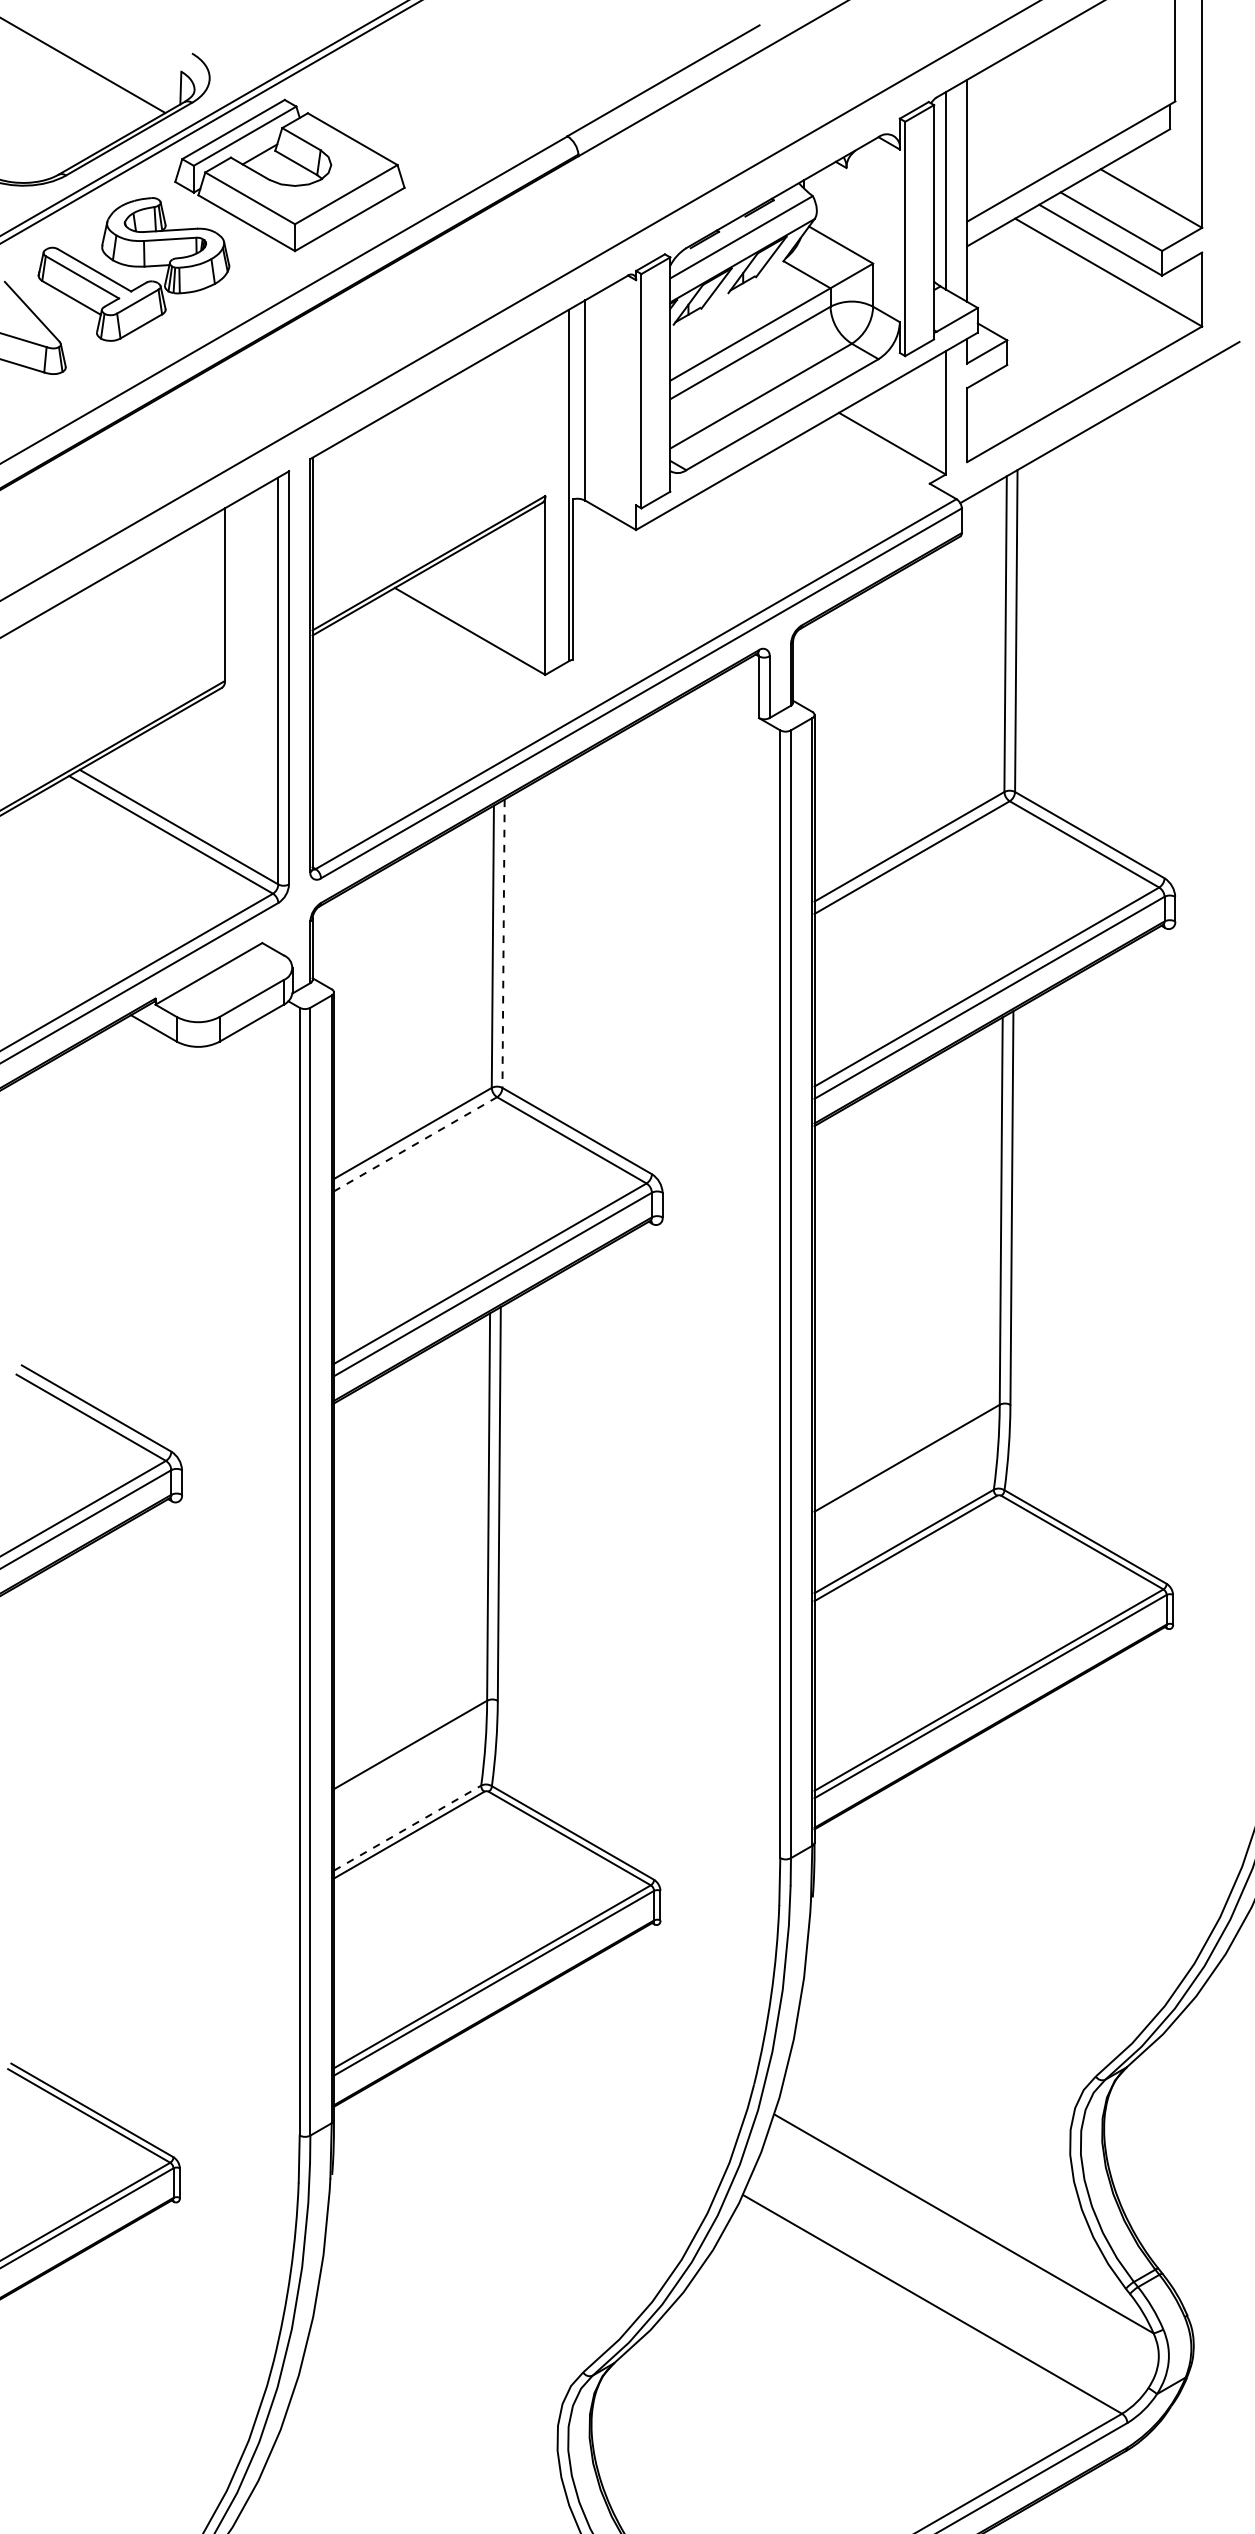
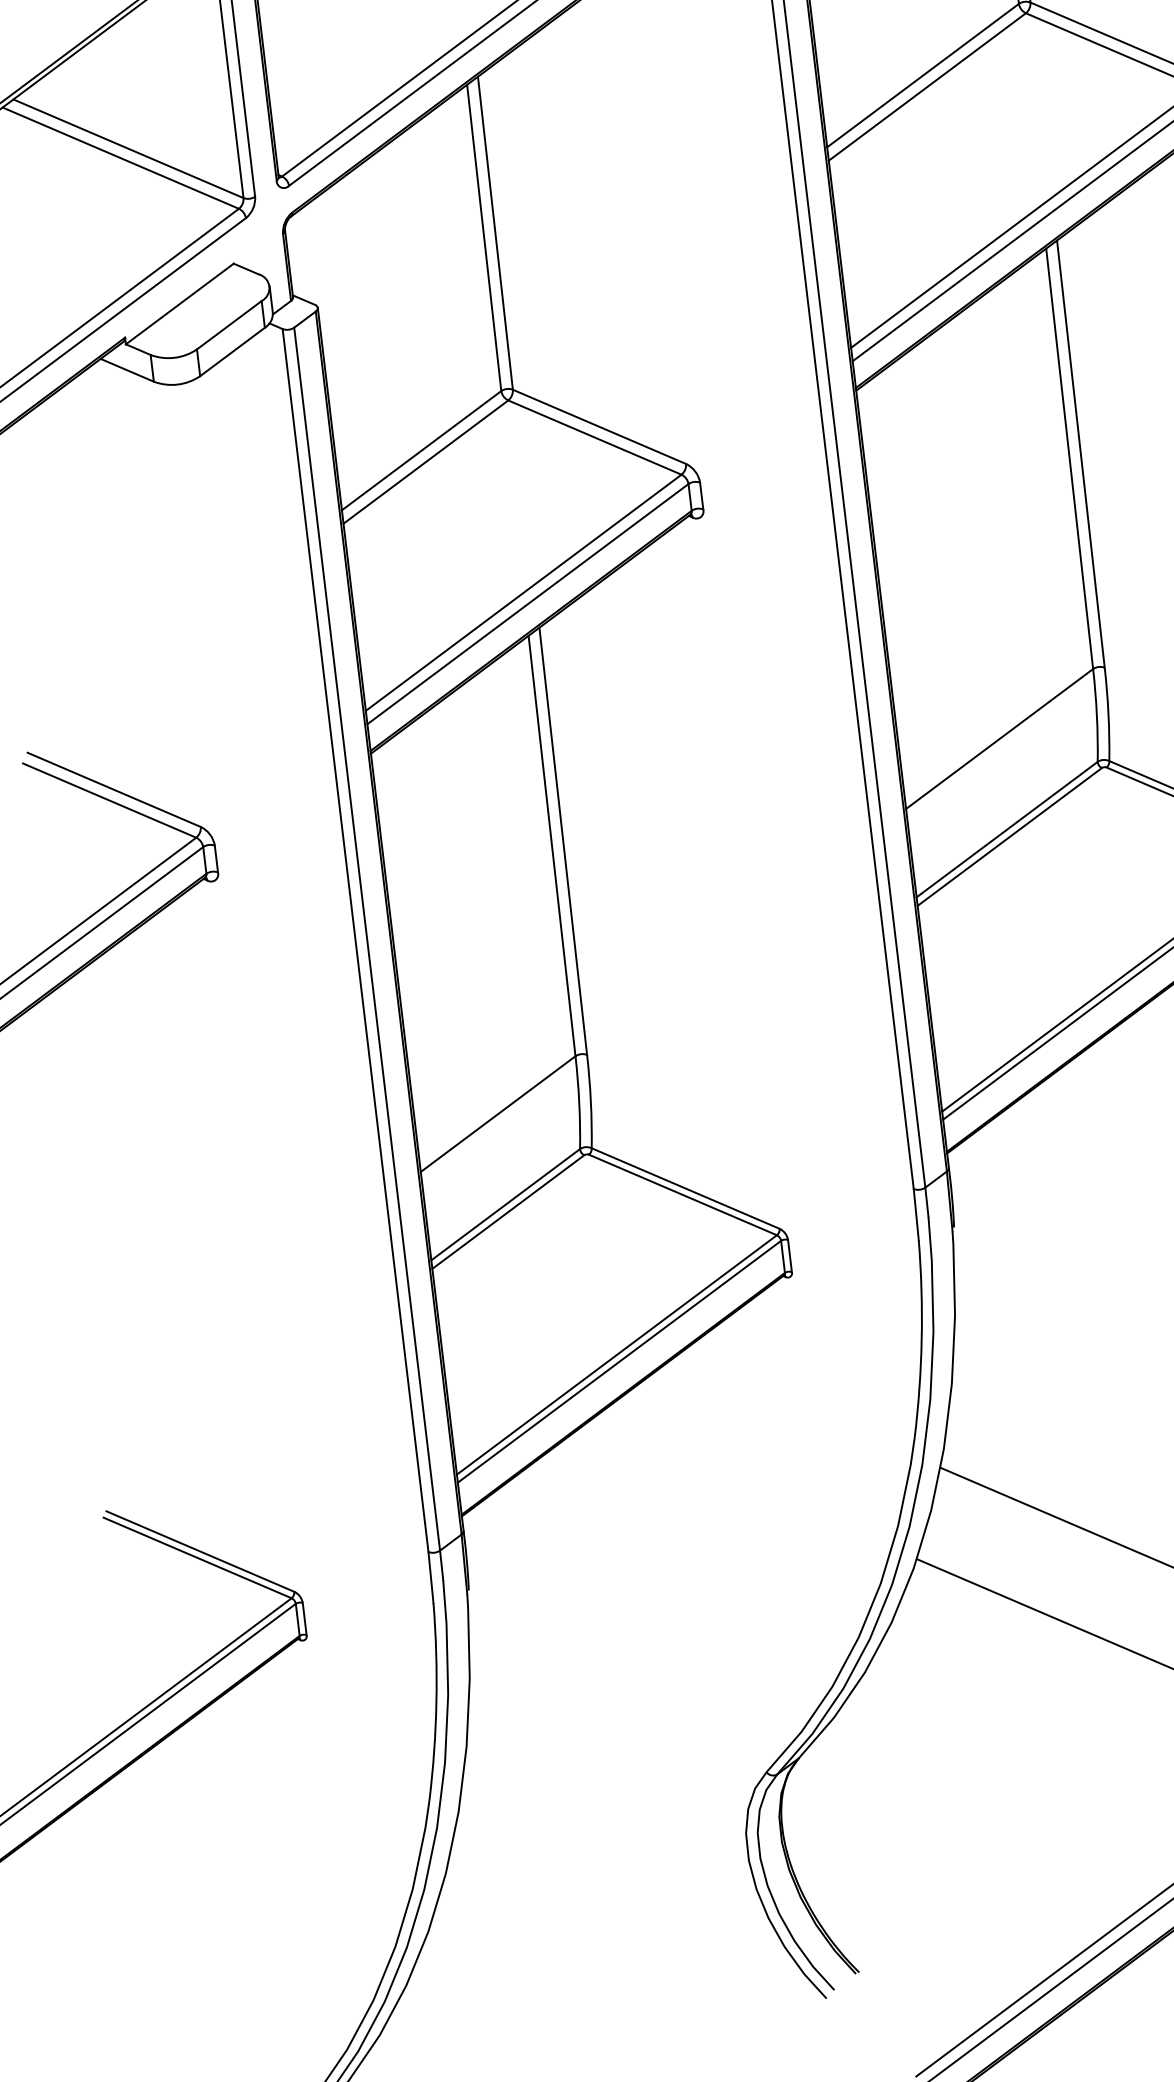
line: (503, 944) -> (495, 234), dashed -> solid
line: (415, 1144) -> (425, 462), dashed -> solid
line: (408, 1827) -> (506, 1203), dashed -> solid

